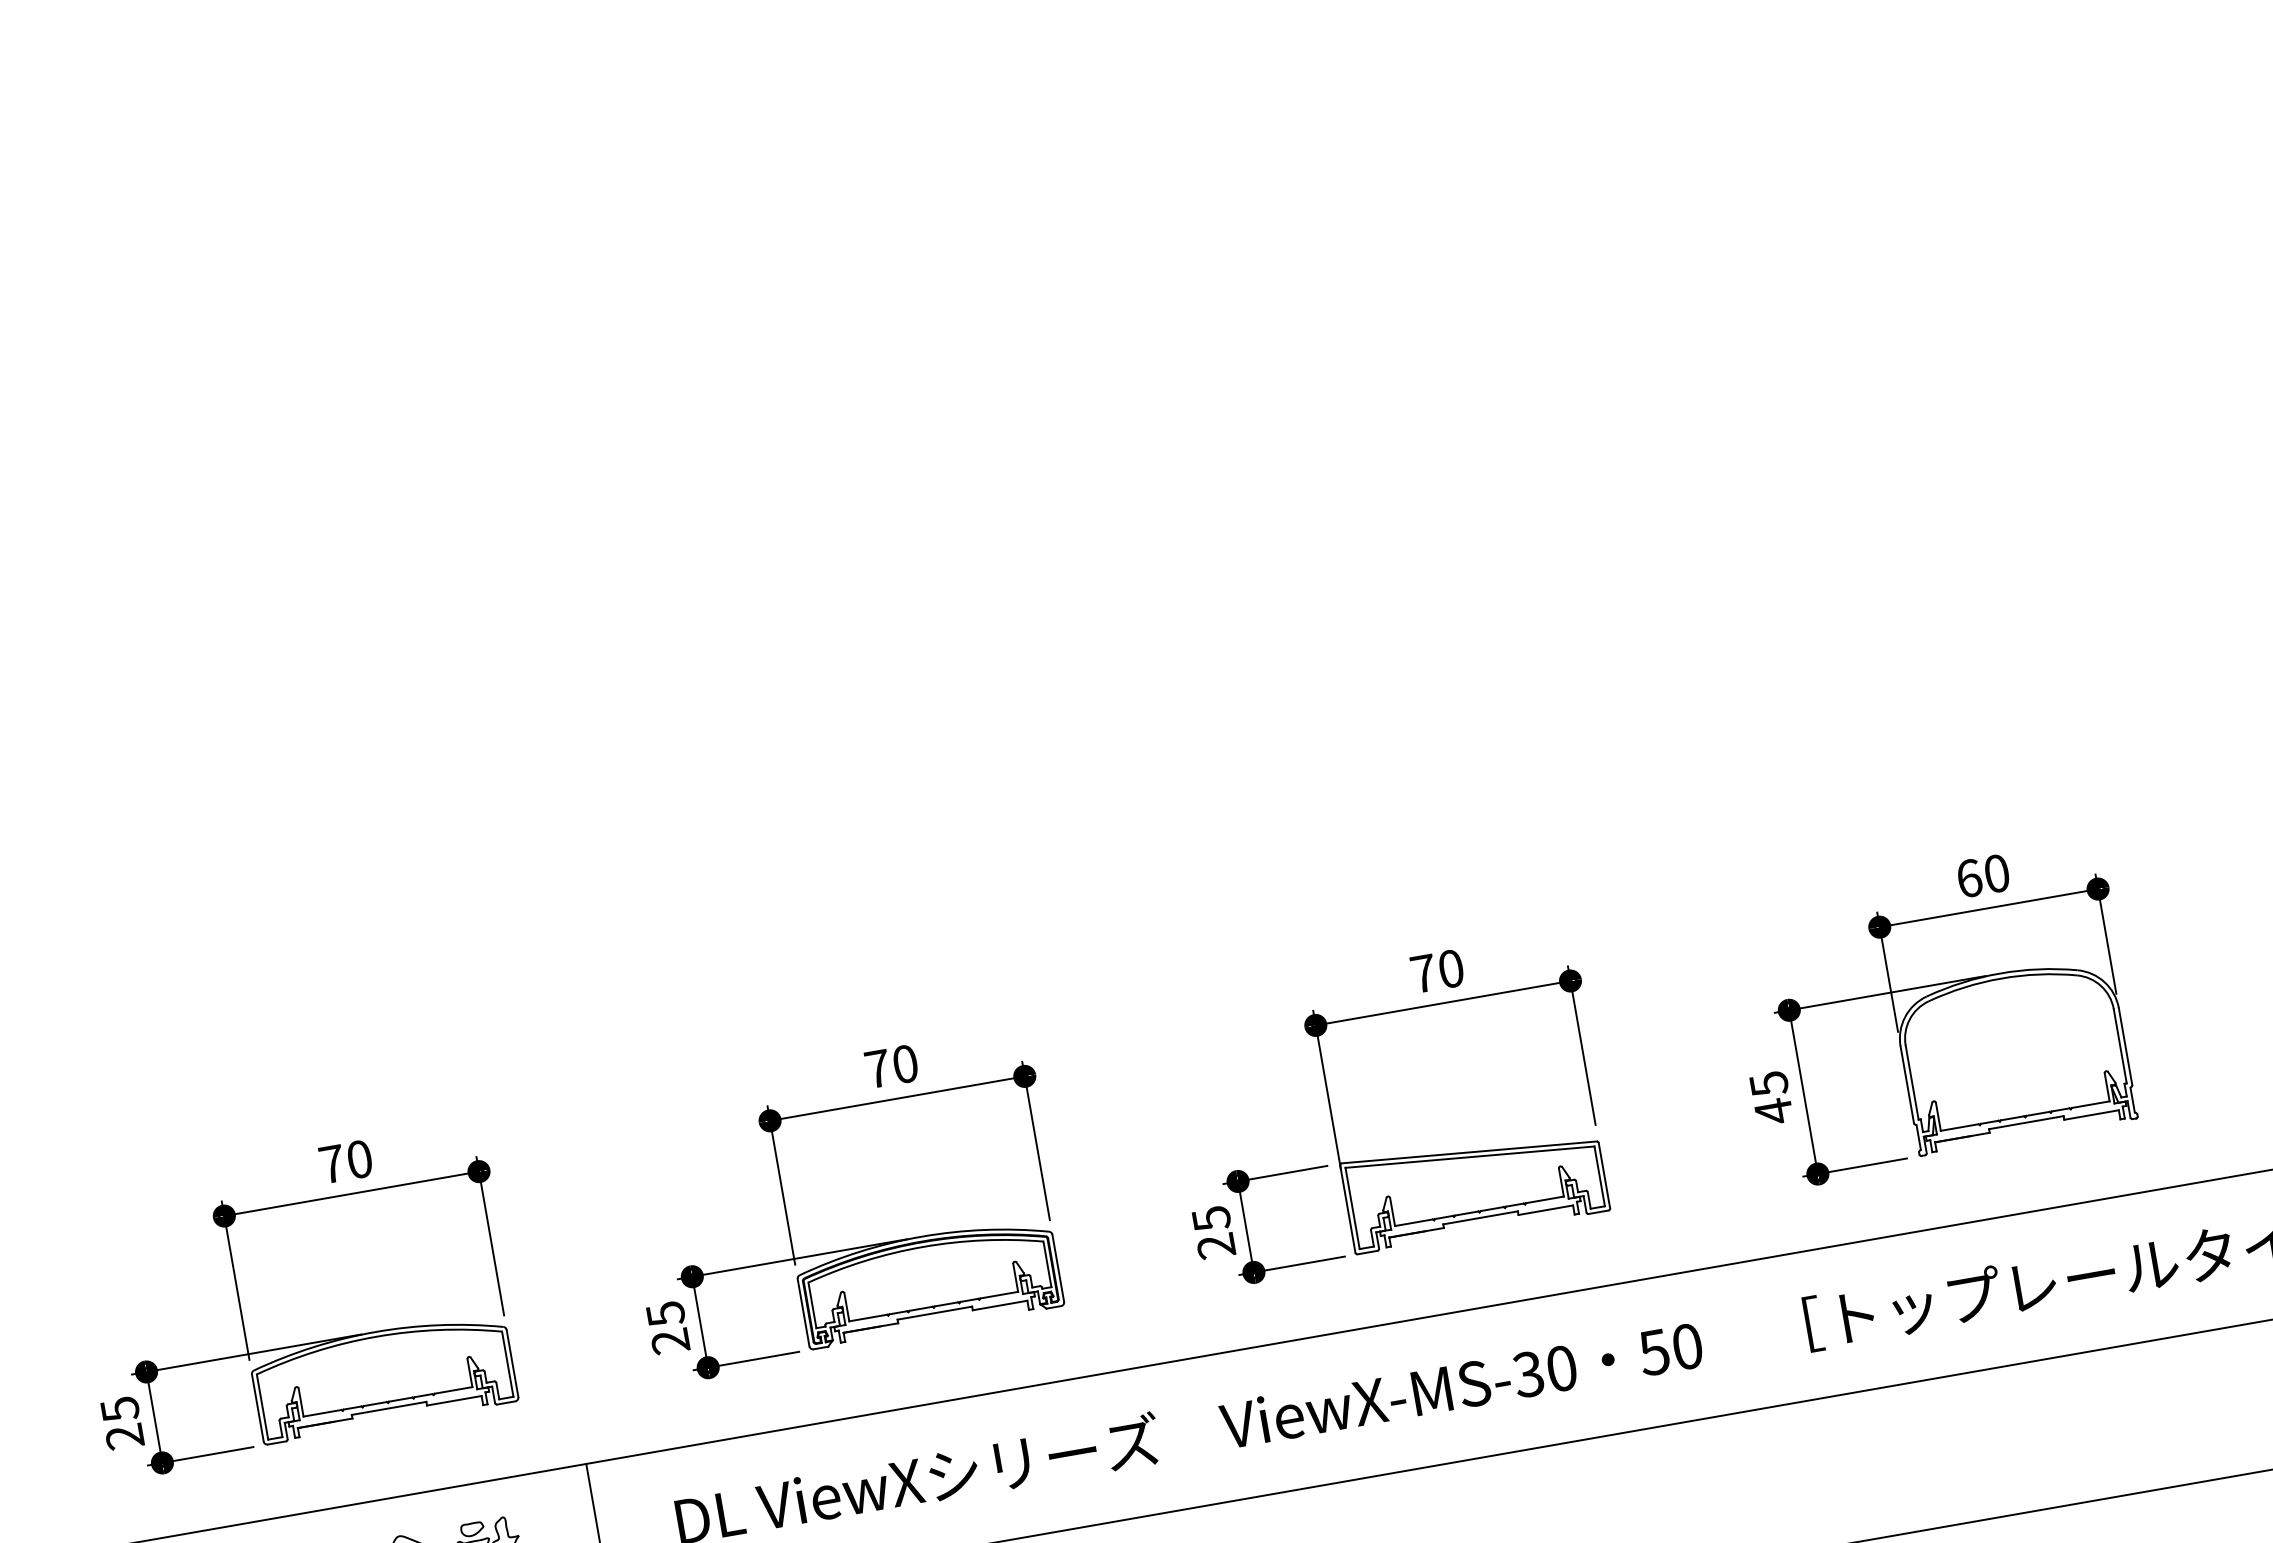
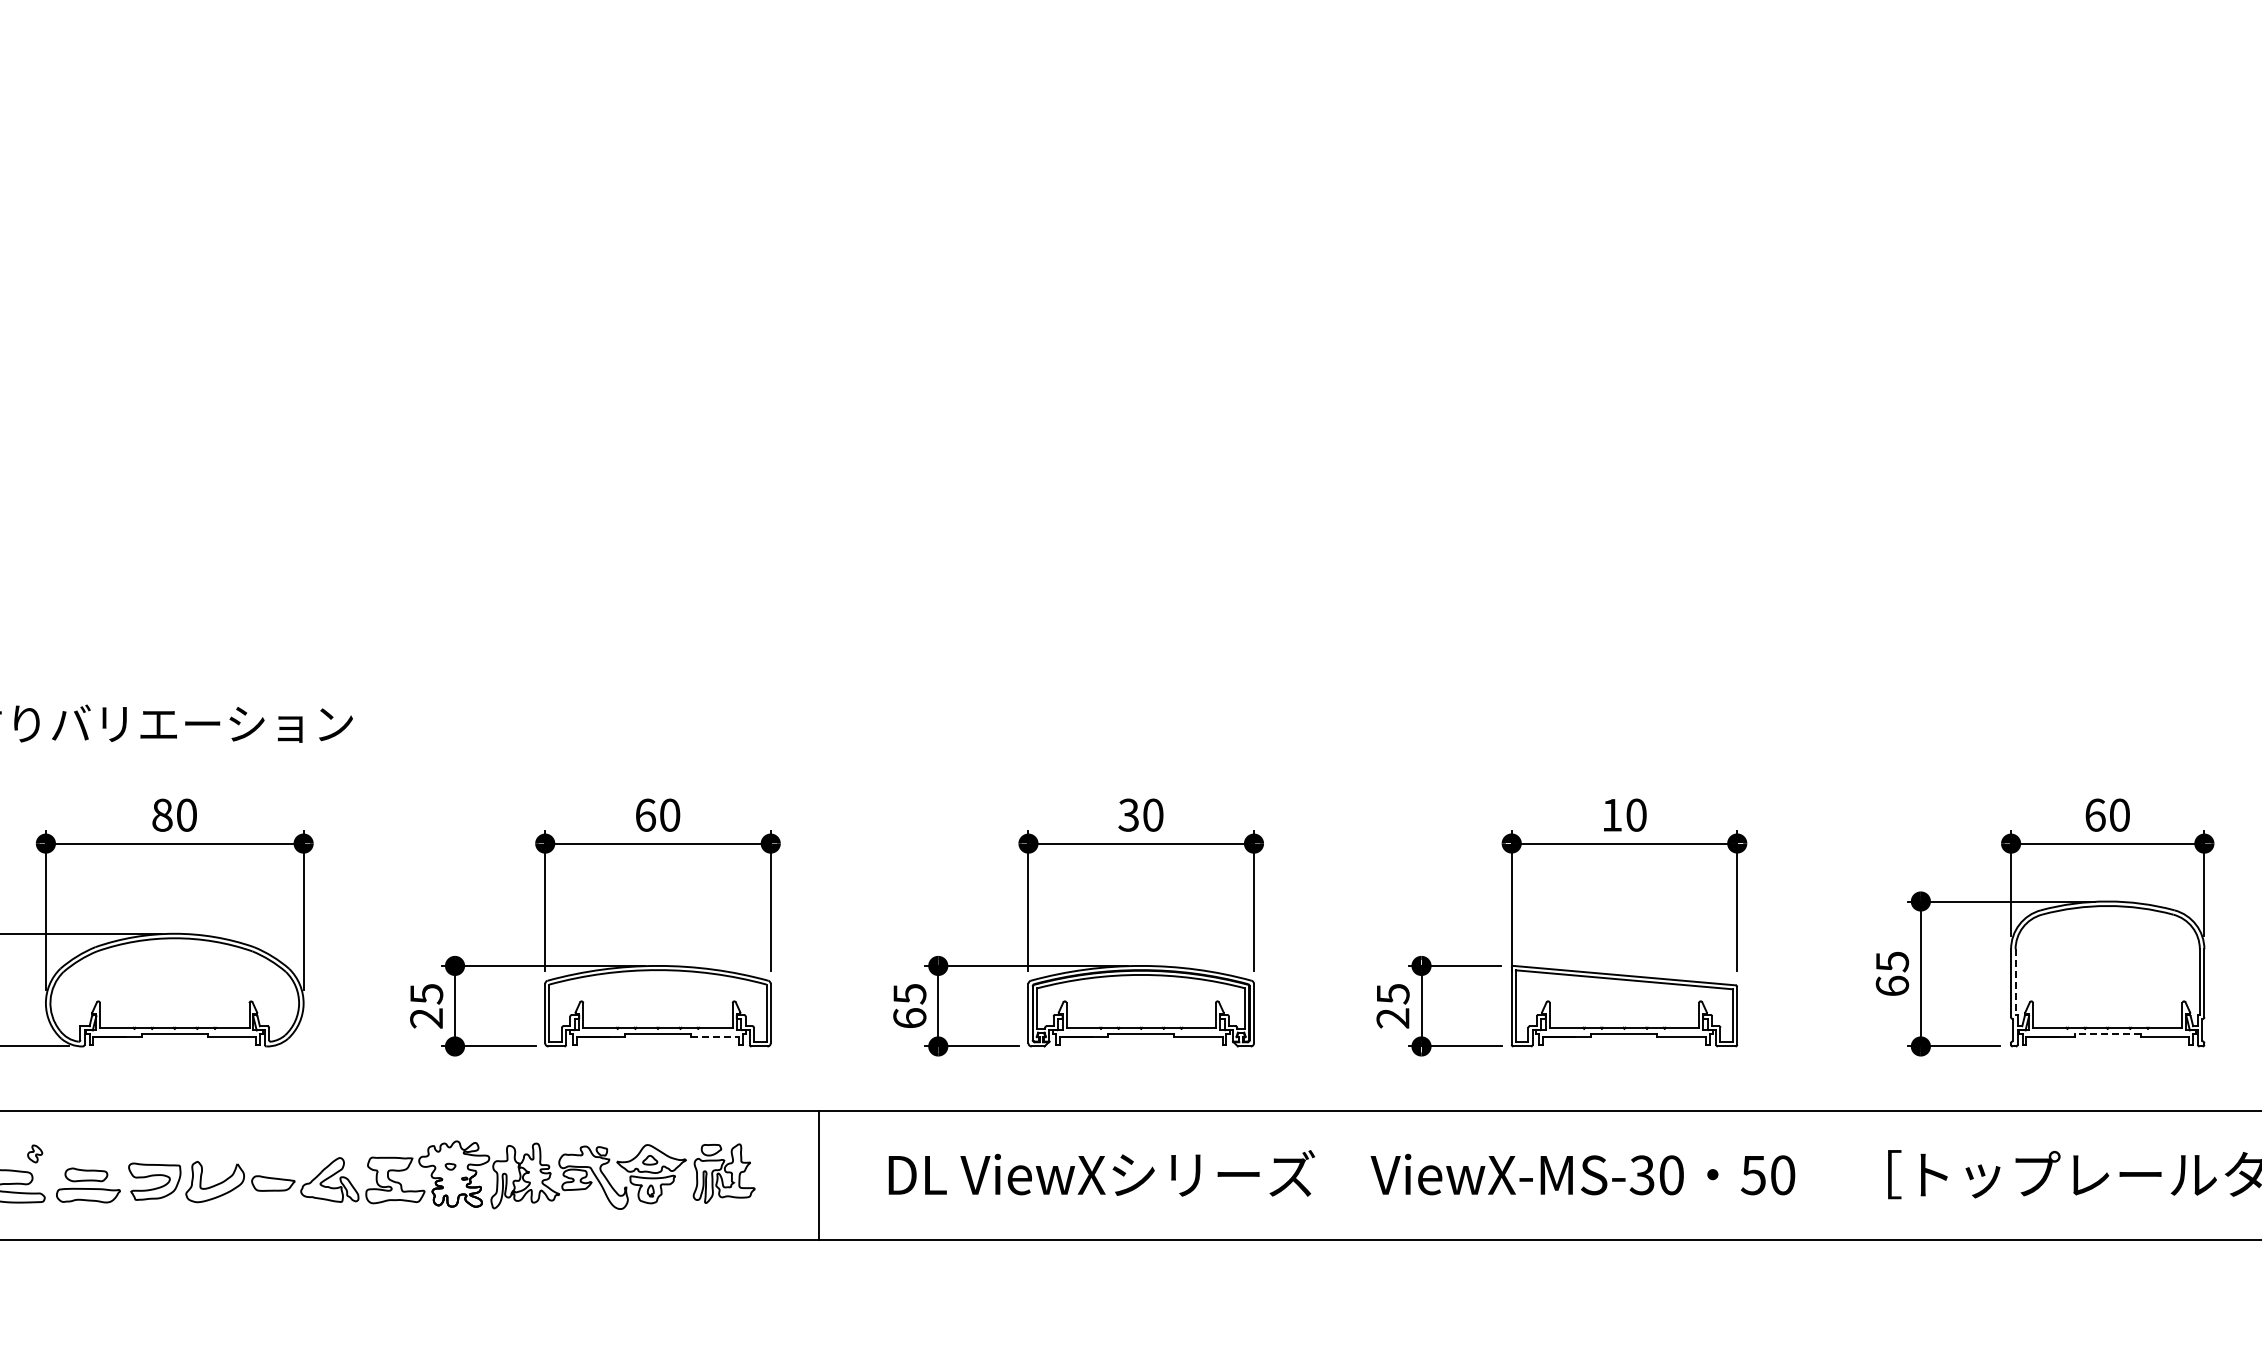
text: (1424, 973) -> (1612, 815), 70 -> 10
text: (877, 1068) -> (1128, 814), 70 -> 30
line: (1912, 1083) -> (2015, 982), solid -> dashed
text: (1774, 1111) -> (1892, 986), 45 -> 65
line: (2026, 1122) -> (2107, 1033), solid -> dashed
text: (331, 1163) -> (645, 814), 70 -> 60
text: (670, 1341) -> (909, 1018), 25 -> 65
line: (454, 1400) -> (715, 1036), solid -> dashed

